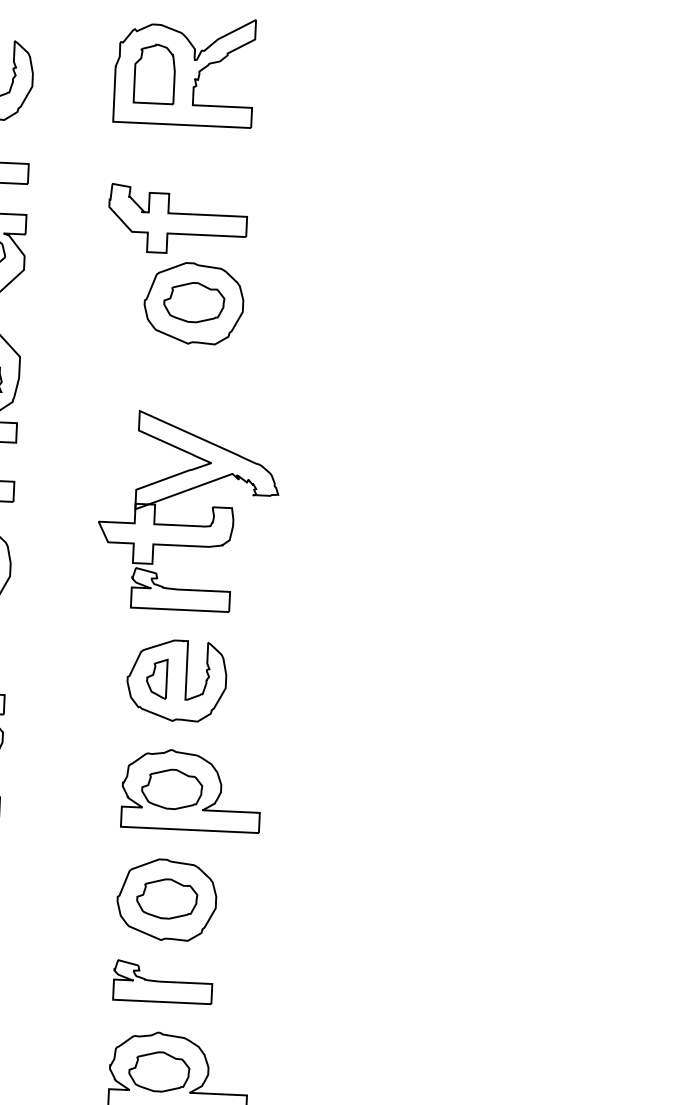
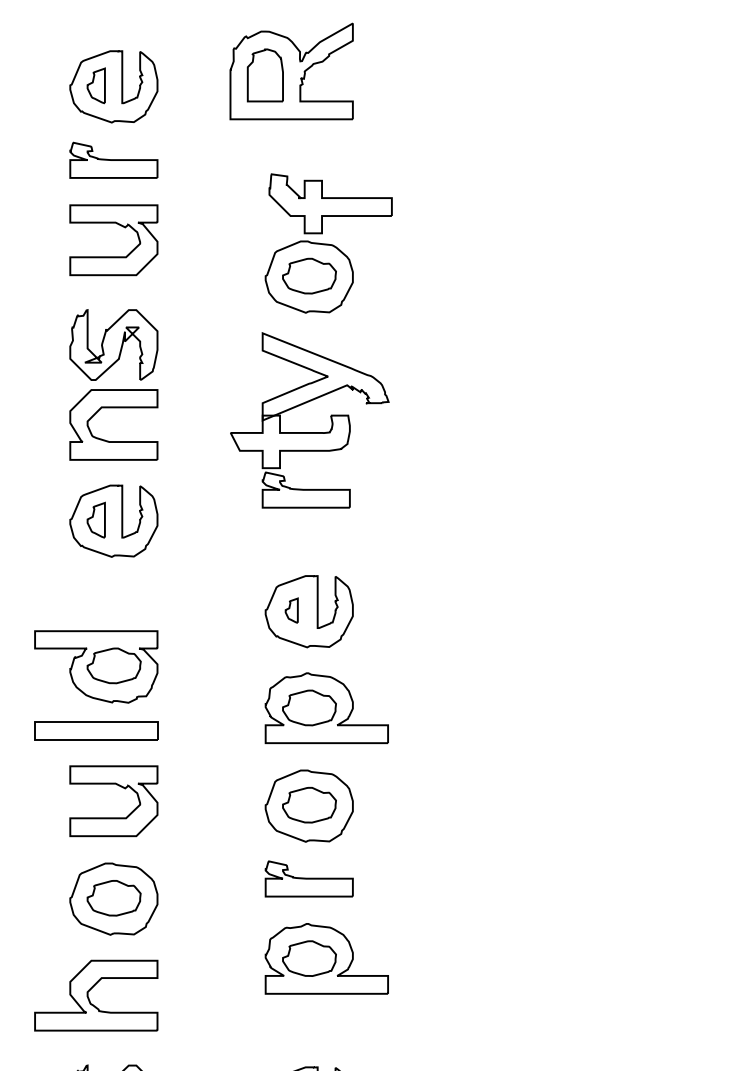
part: (177, 219) -> (330, 203), moved
part: (187, 525) -> (309, 432), moved
part: (156, 678) -> (291, 610), size x0.7

